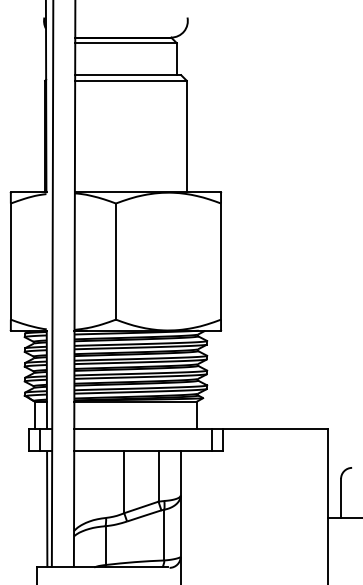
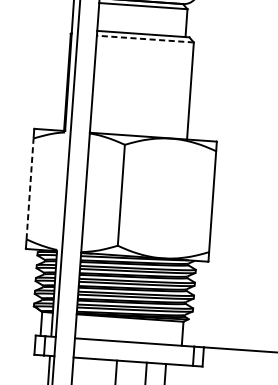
line: (130, 80) -> (145, 38), solid -> dashed
line: (10, 261) -> (29, 188), solid -> dashed

